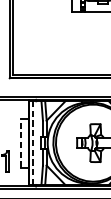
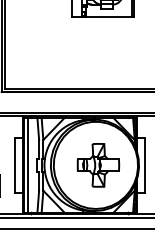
line: (33, 142) -> (28, 164), dashed -> solid
line: (21, 143) -> (14, 165), dashed -> solid

